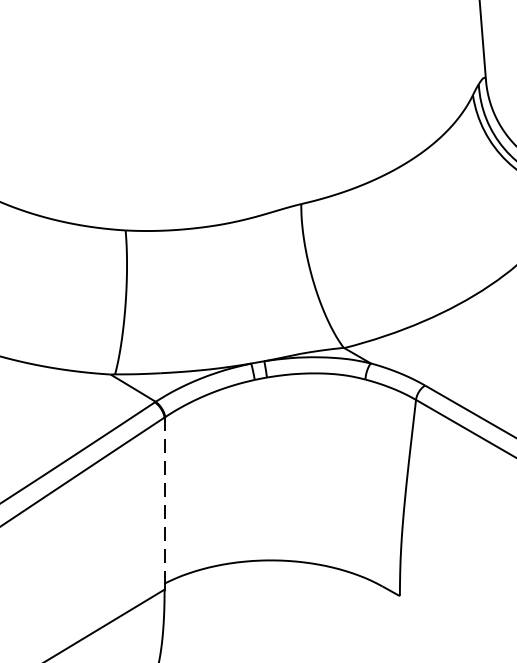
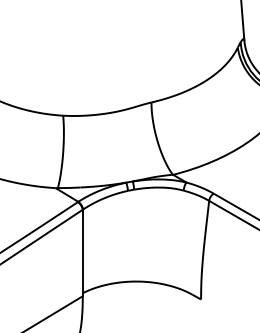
line: (163, 500) -> (82, 251), dashed -> solid

